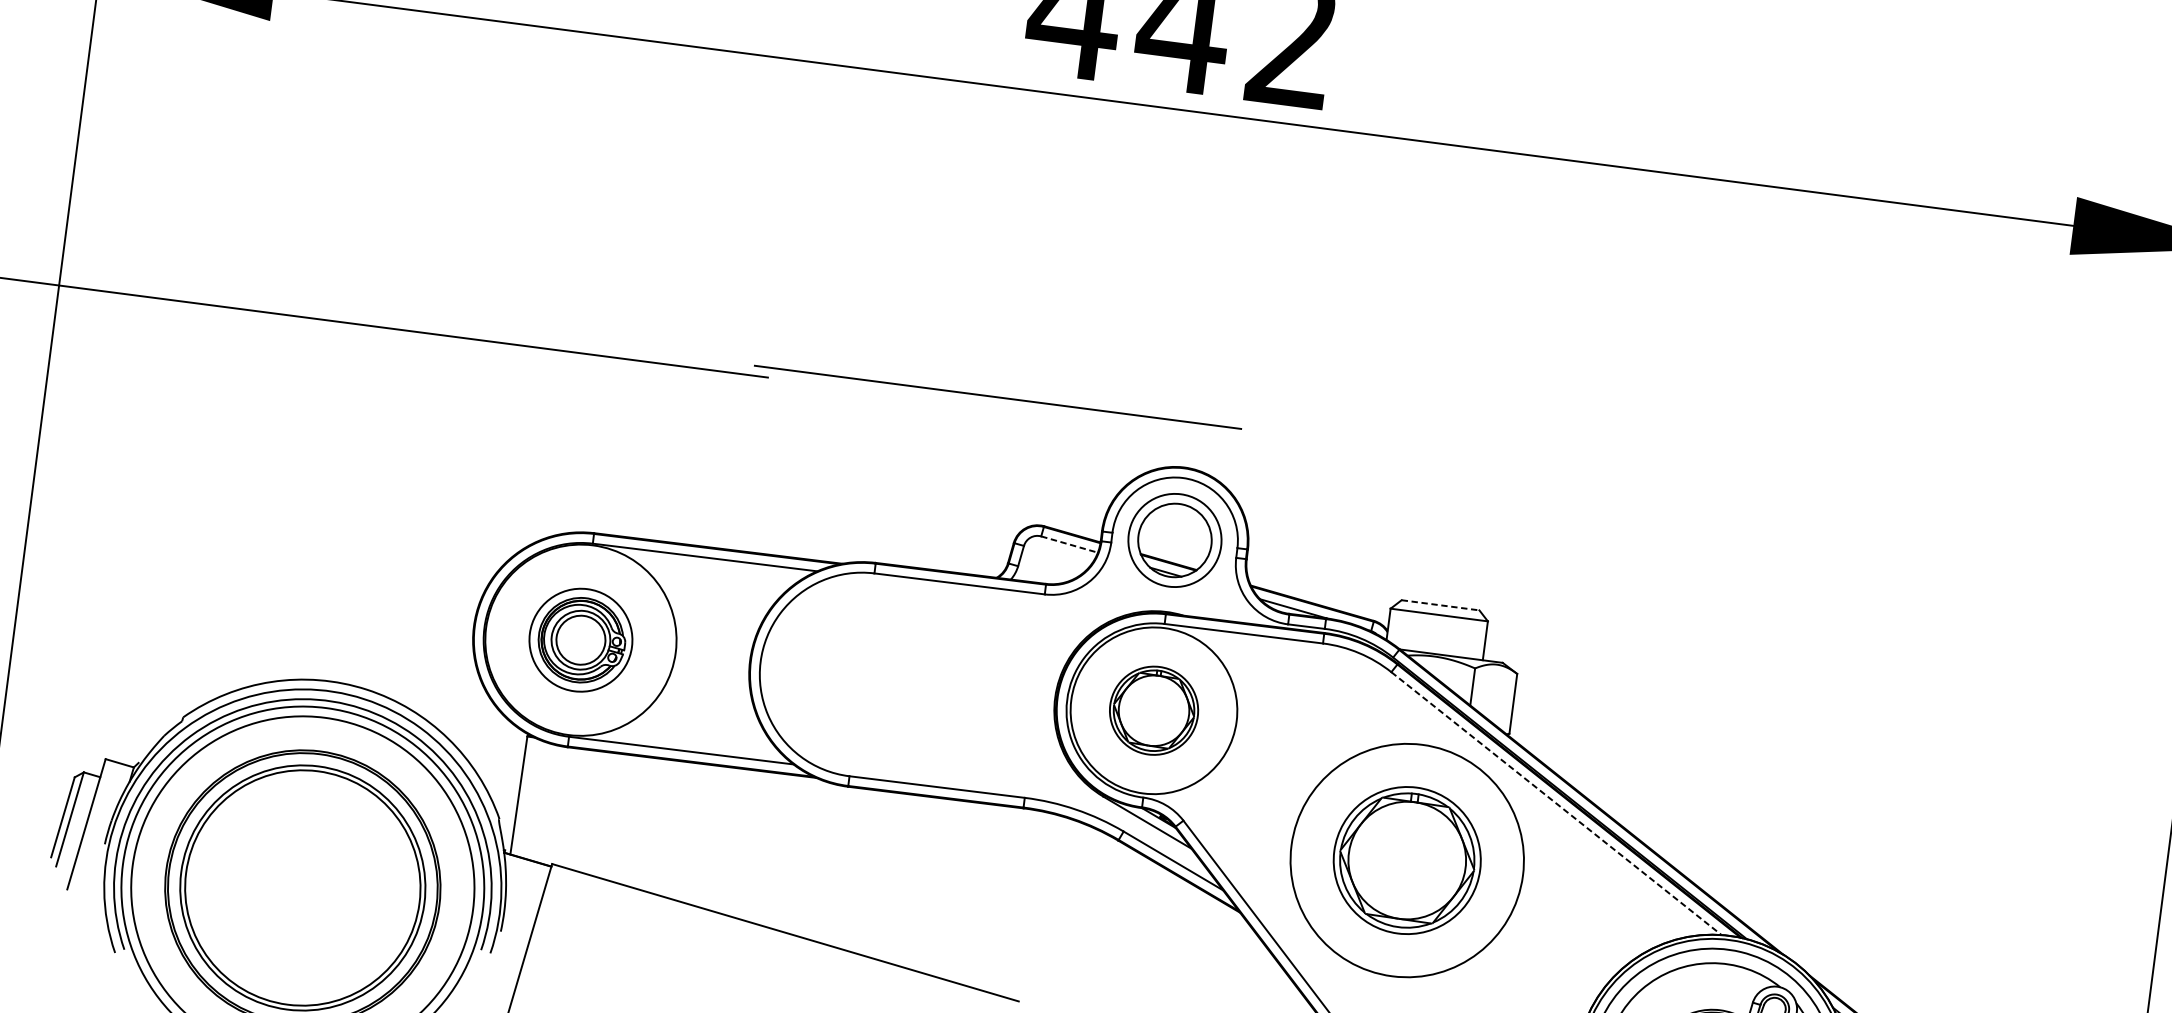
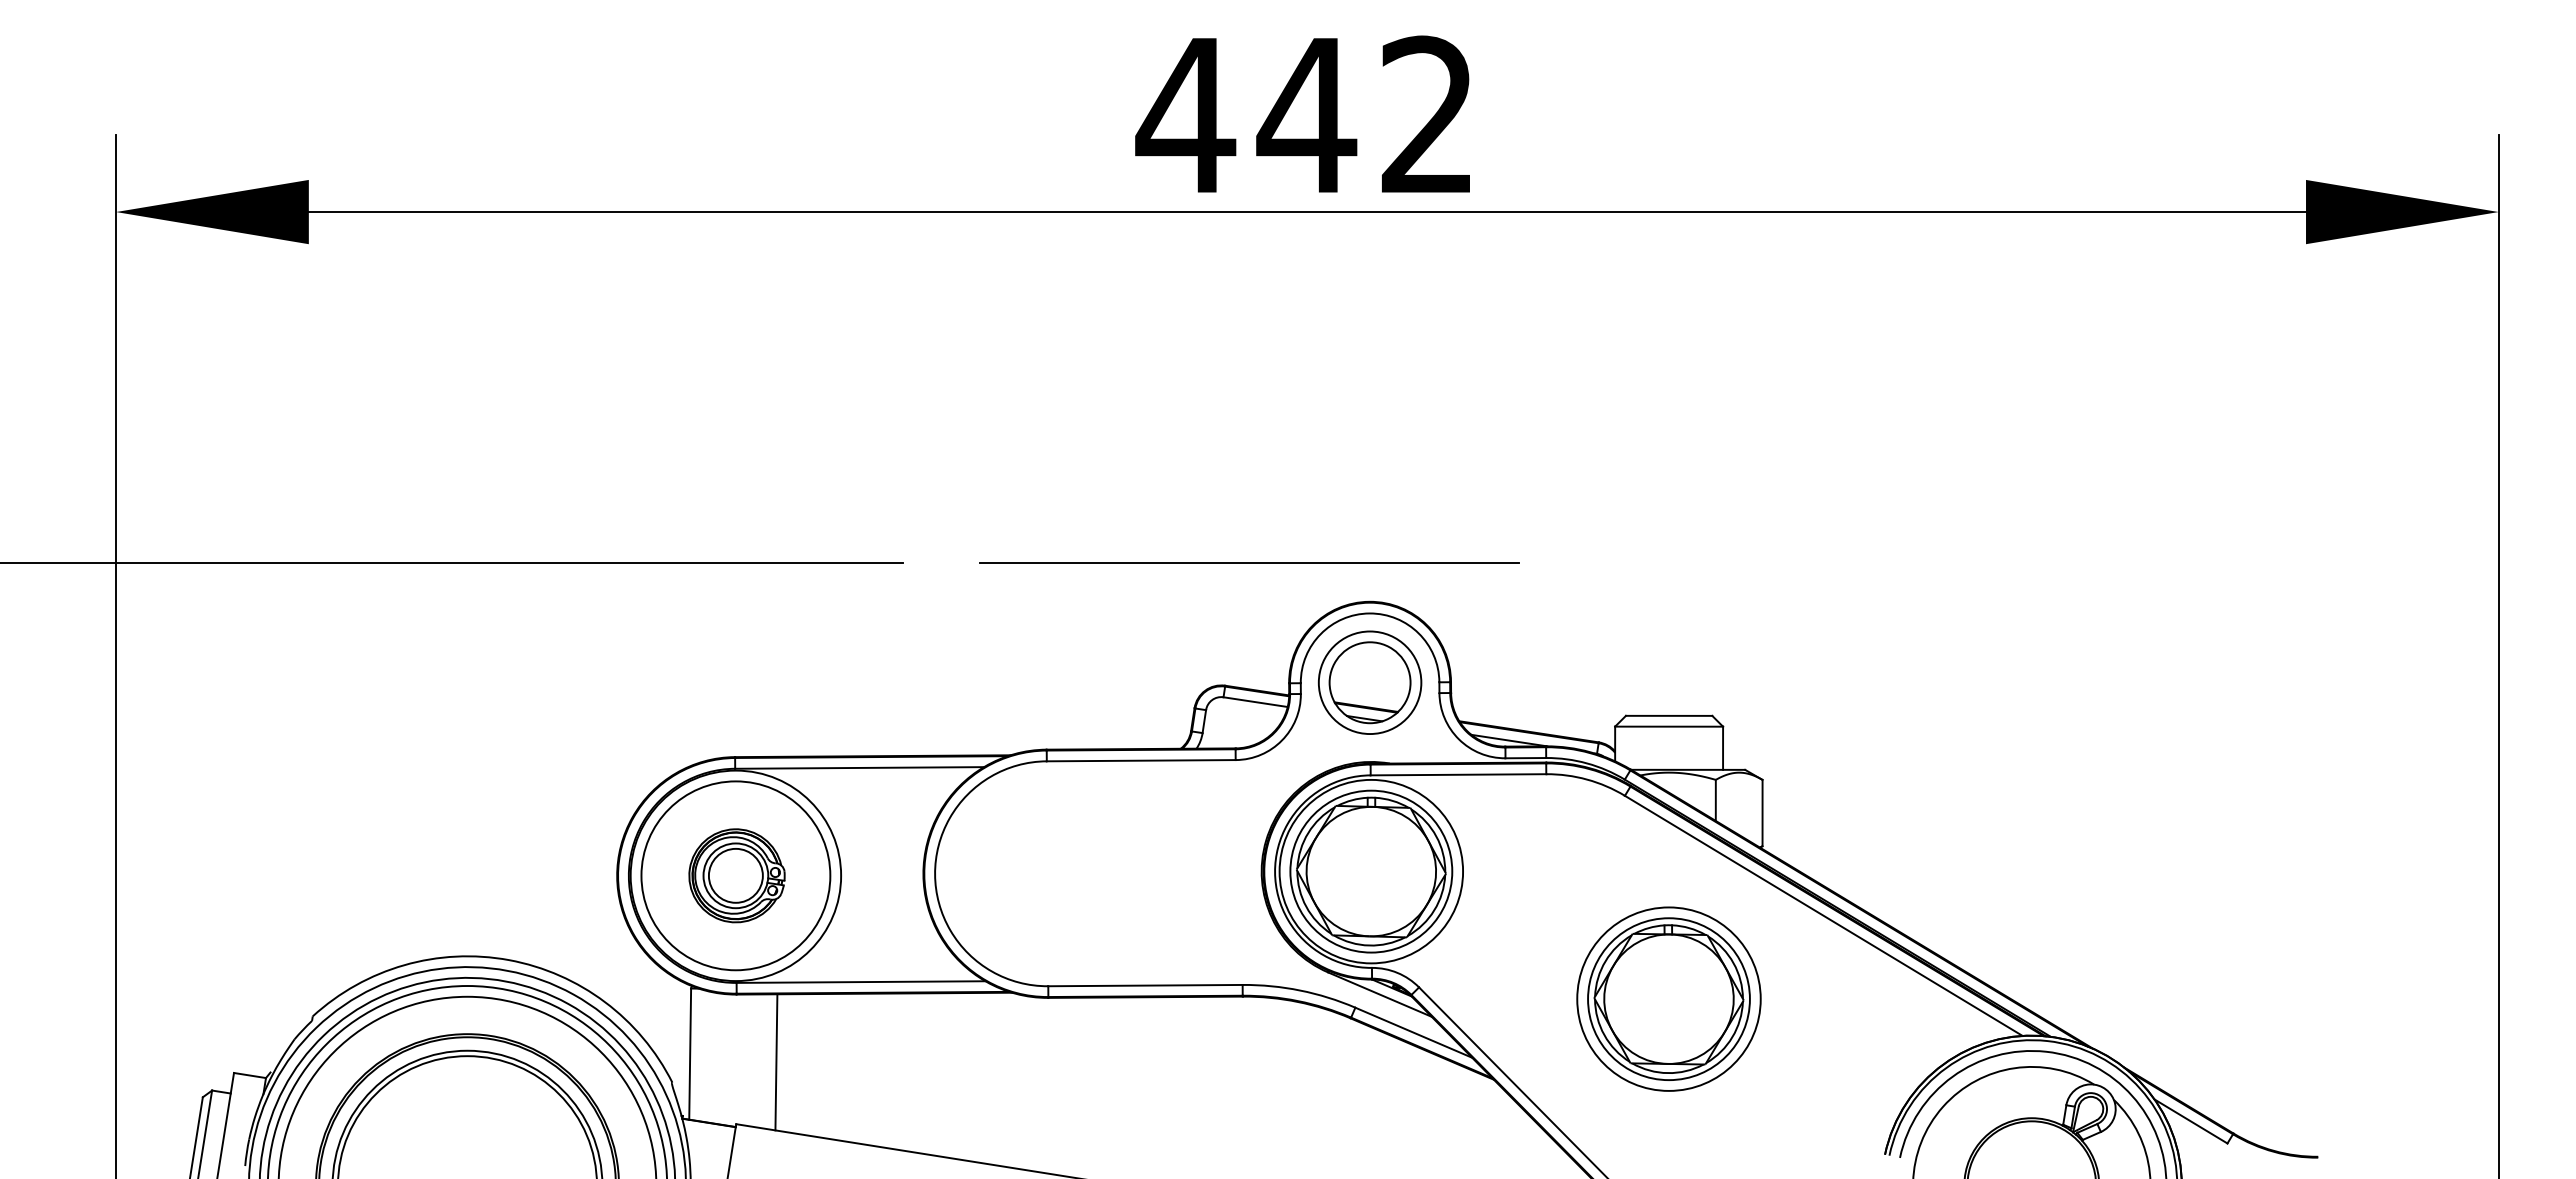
line: (997, 397) -> (1249, 562), moved
line: (1070, 544) -> (1256, 702), dashed -> solid
line: (1440, 605) -> (1669, 715), dashed -> solid
circle: (580, 639) -> (735, 875), size x1.67
part: (1154, 710) -> (1371, 871), size x1.67
line: (1557, 804) -> (1824, 916), dashed -> solid
line: (595, 813) -> (776, 1062), added
circle: (1406, 859) -> (1668, 998), size x0.71

